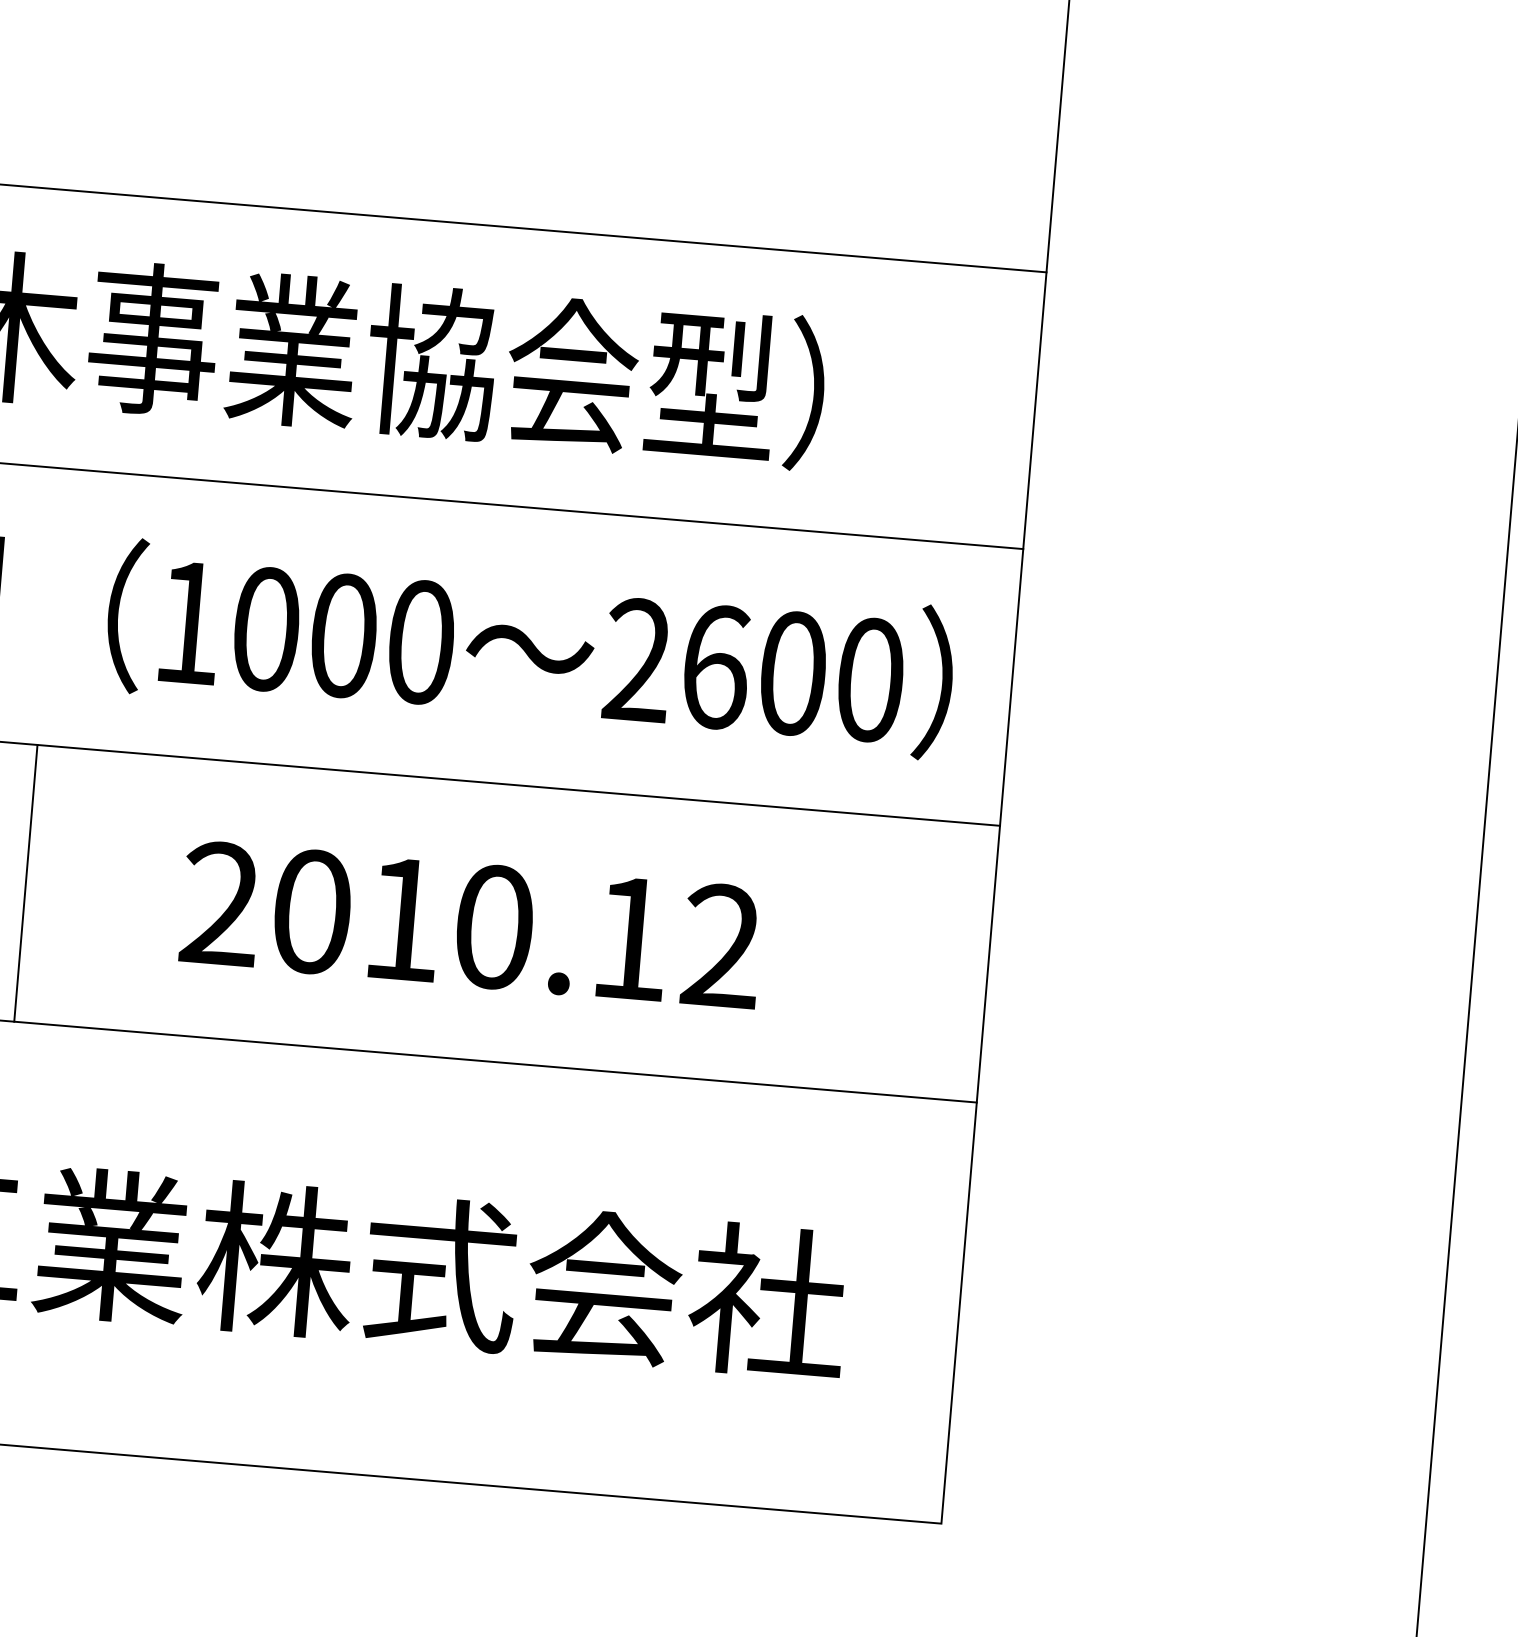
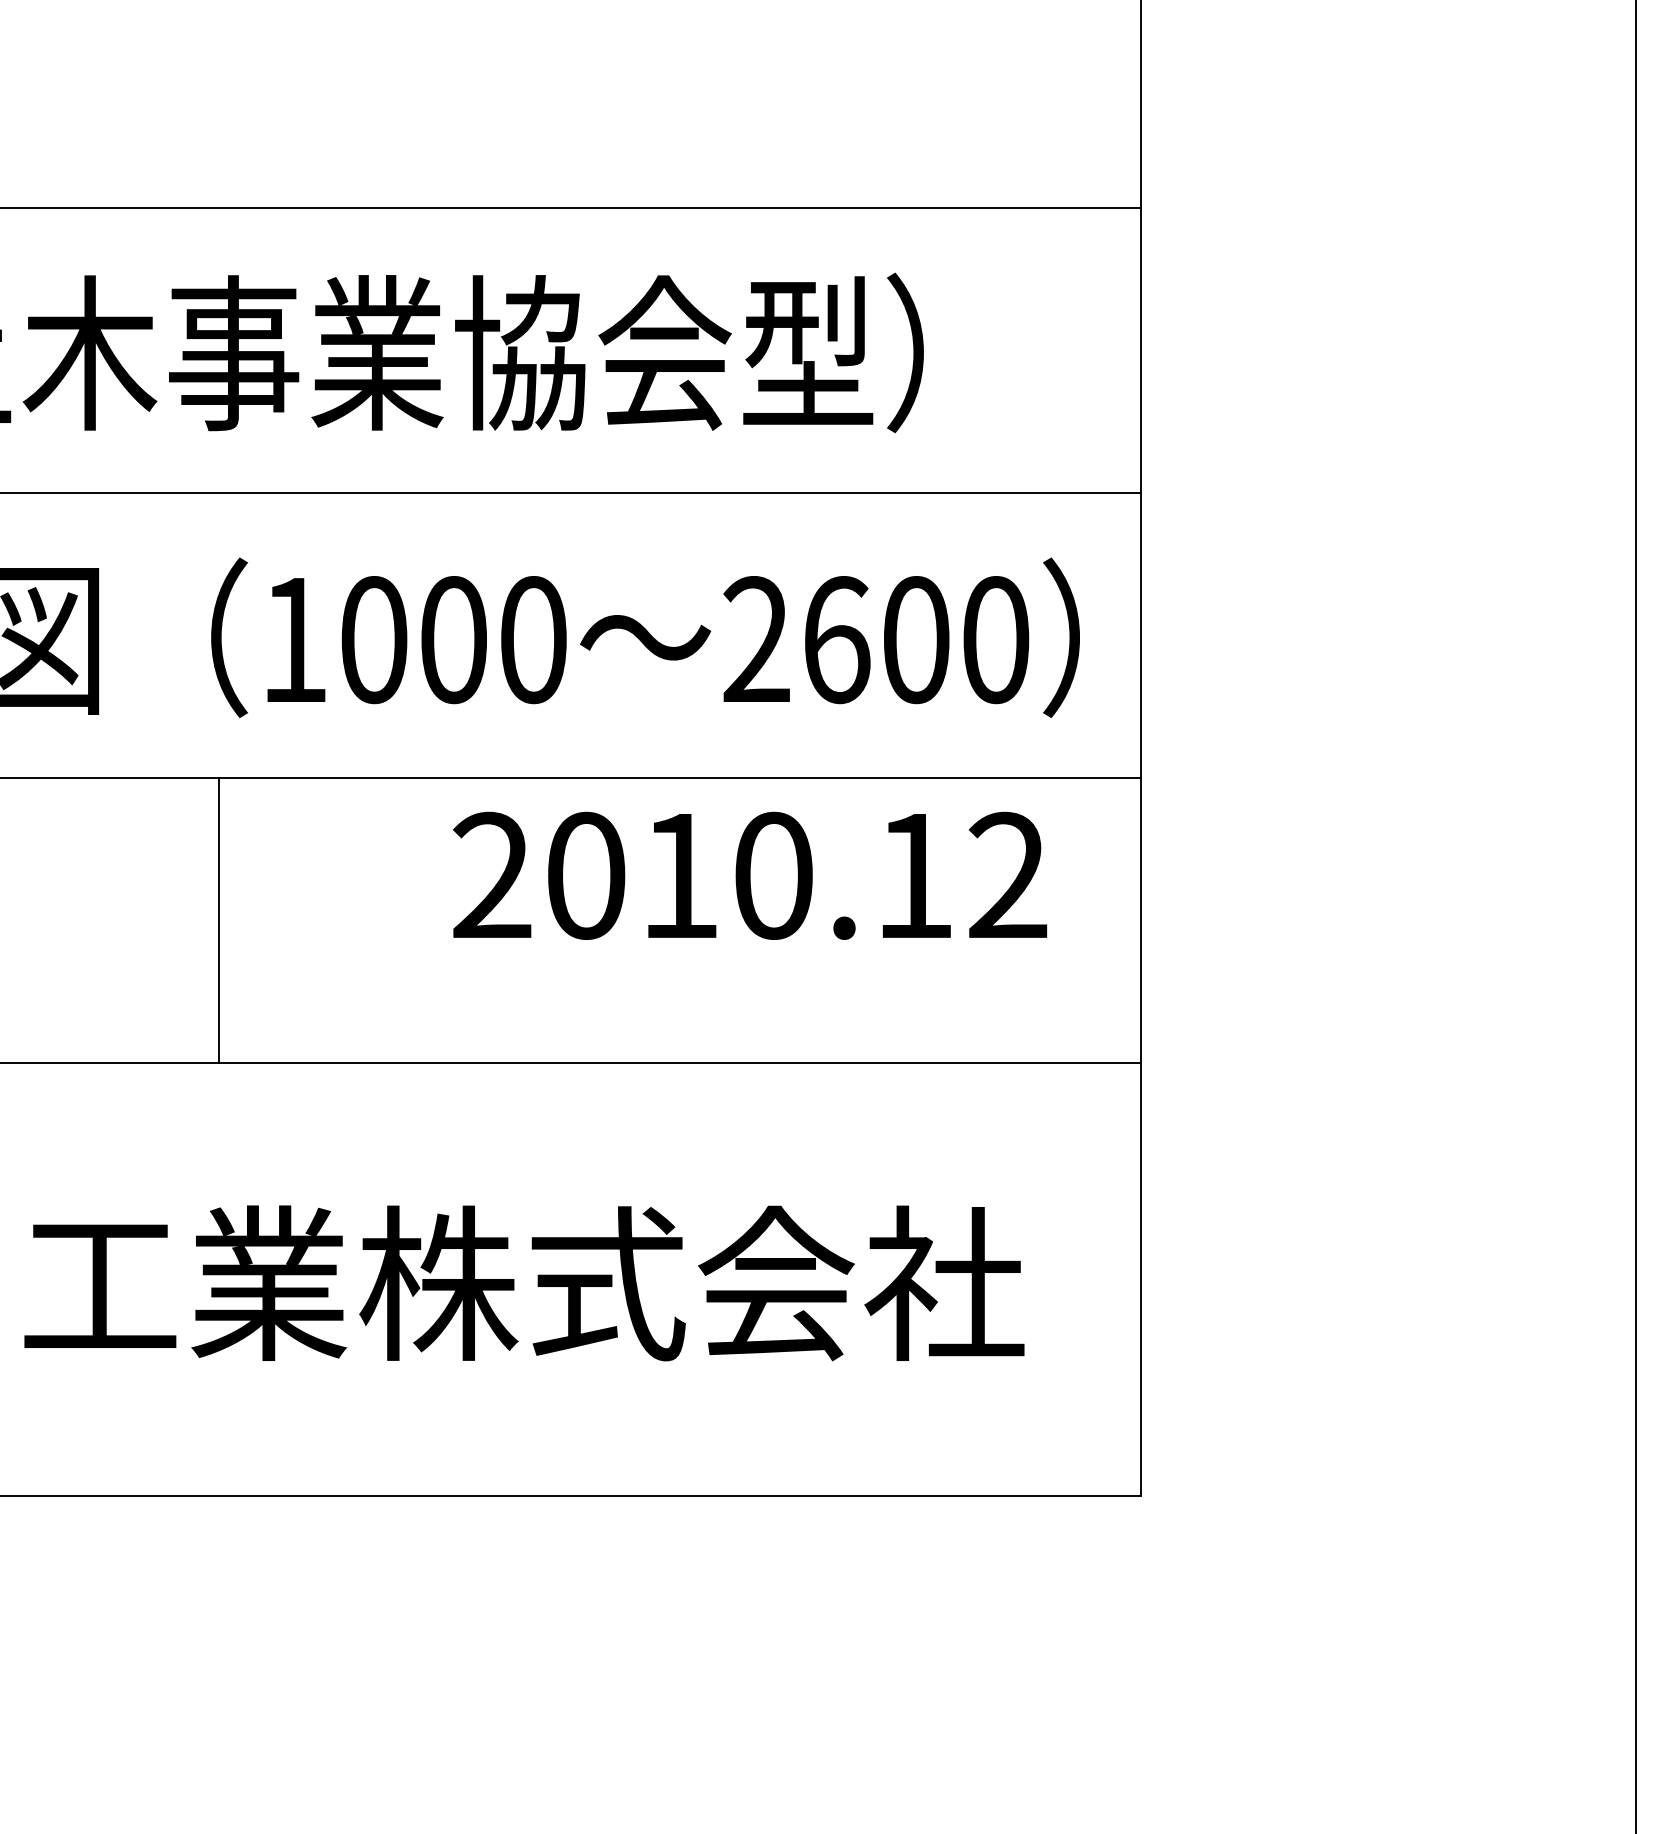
line: (26, 882) -> (219, 919), moved
text: (471, 924) -> (750, 875), moved

